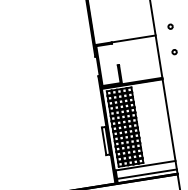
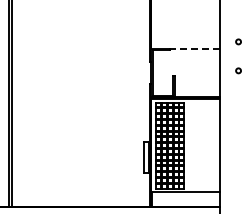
line: (132, 39) -> (194, 49), solid -> dashed
line: (147, 173) -> (186, 201), removed

